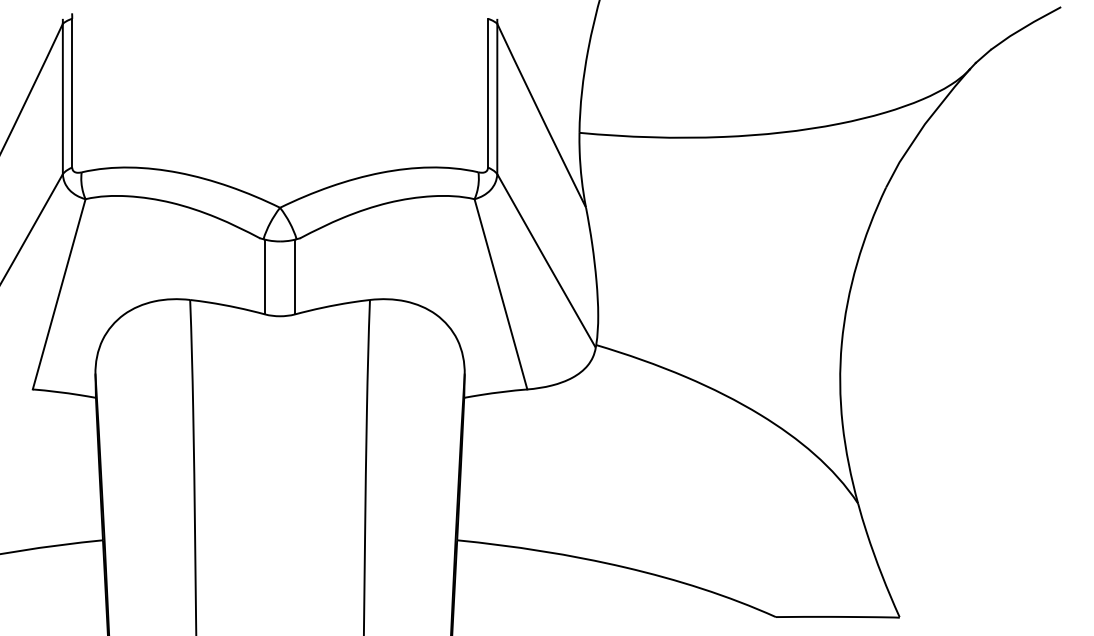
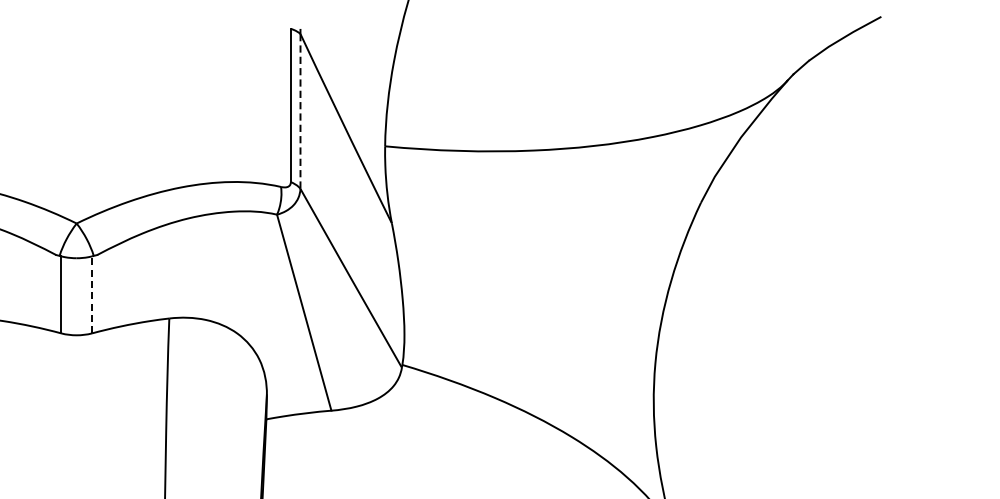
line: (497, 99) -> (300, 111), solid -> dashed
line: (294, 276) -> (91, 294), solid -> dashed

